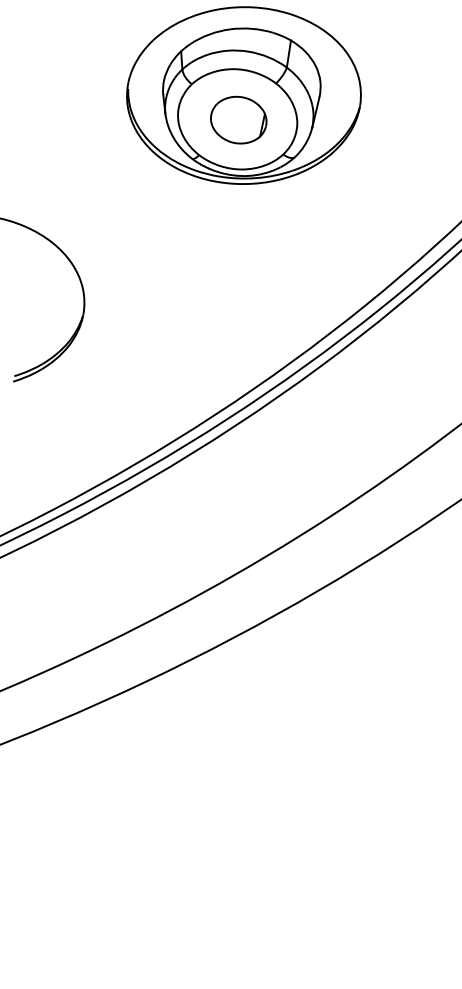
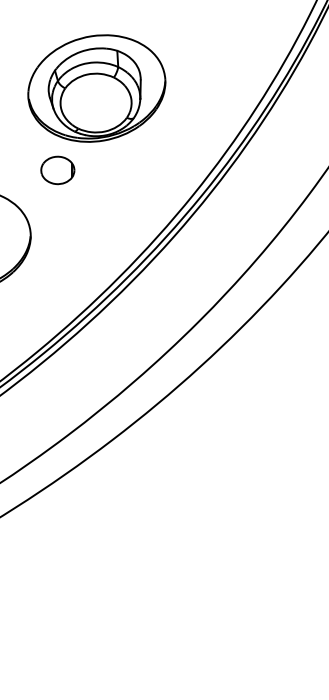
part: (238, 120) -> (57, 170), moved

